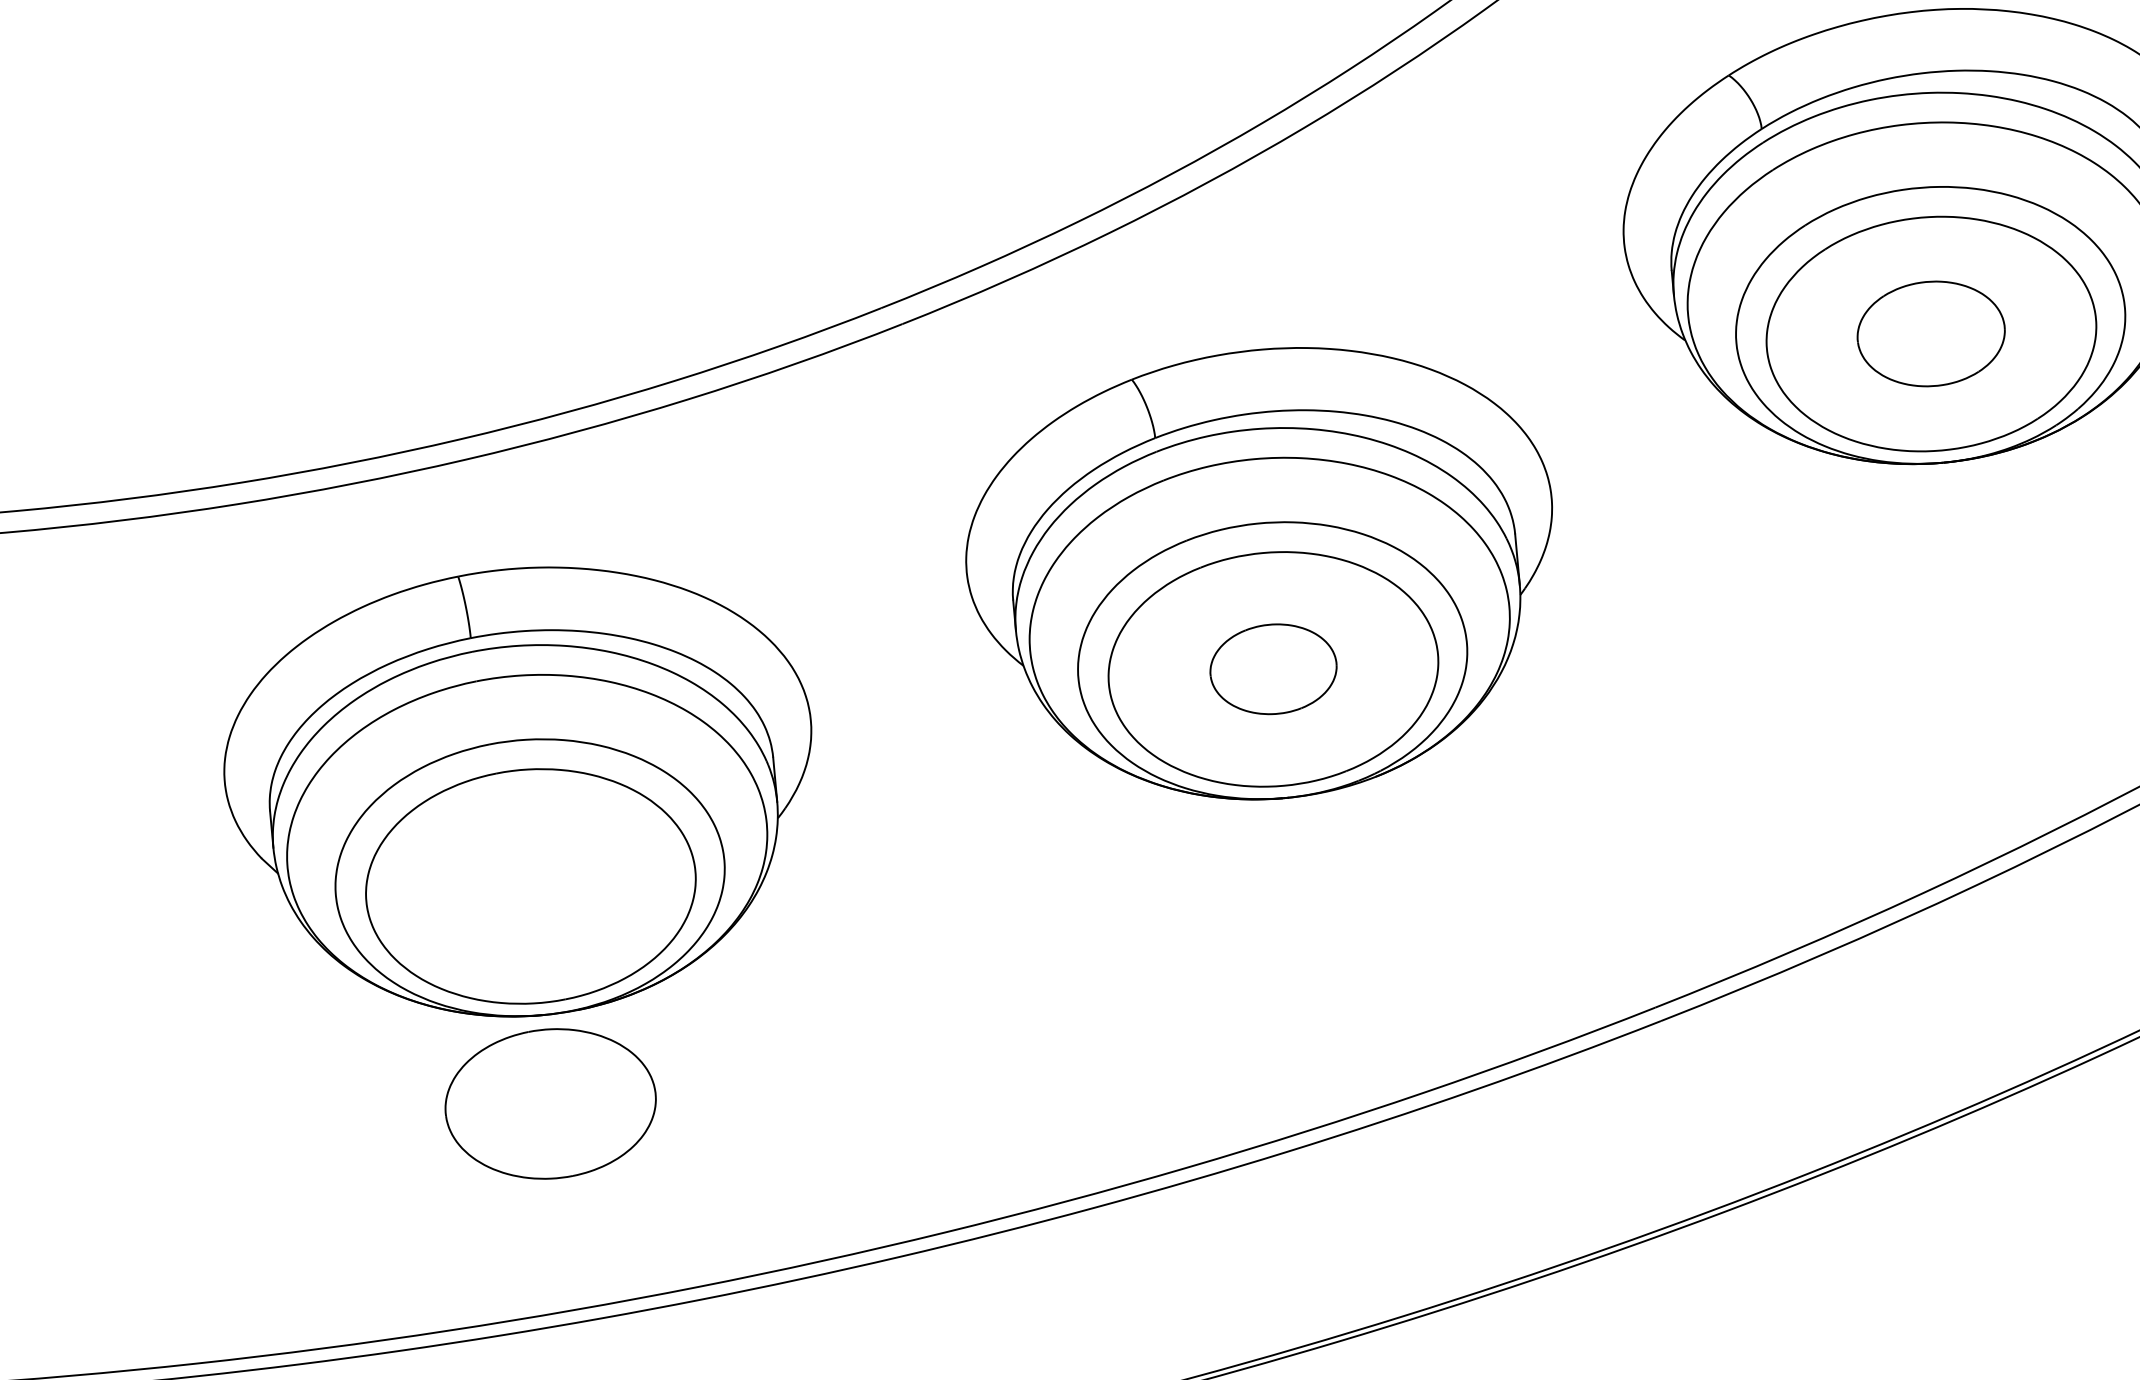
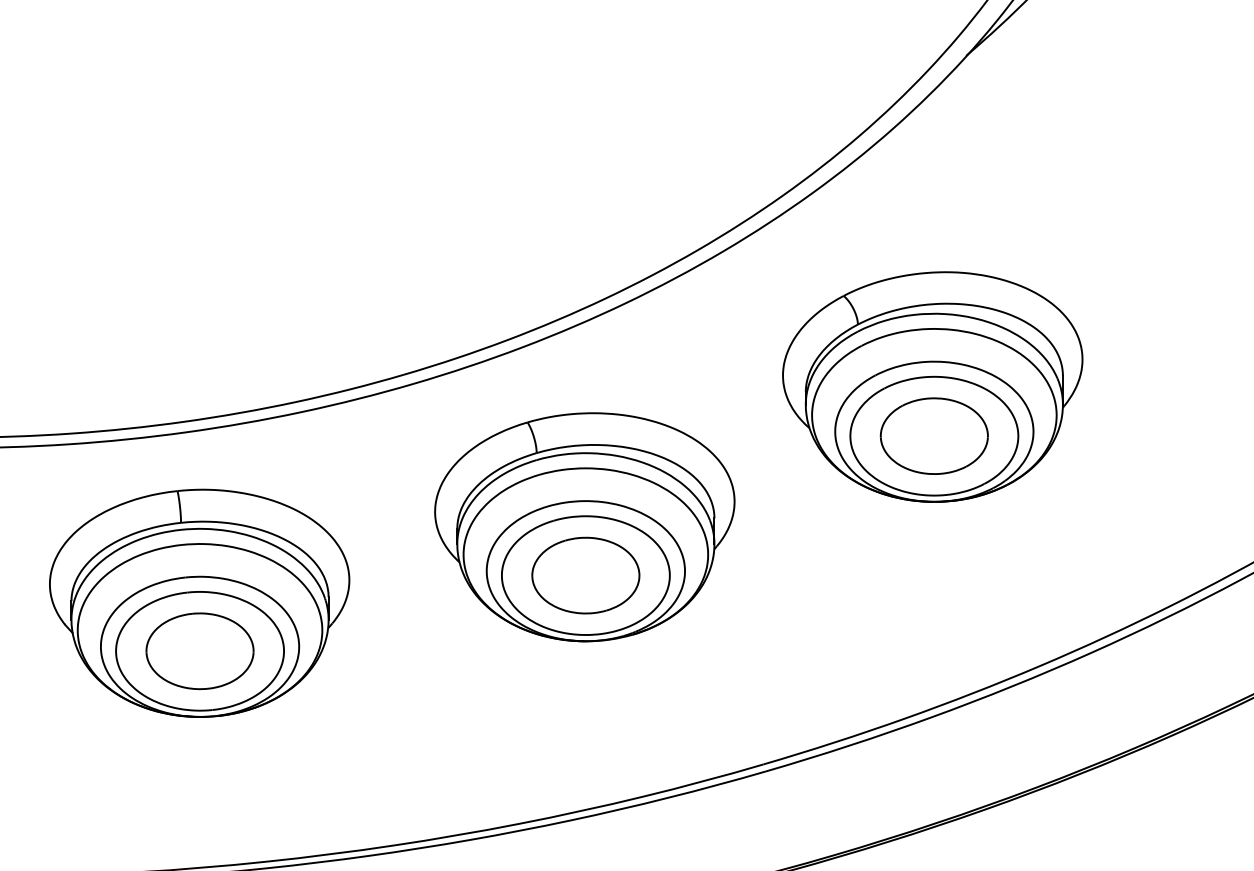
part: (1929, 332) -> (933, 435), size x1.43
part: (1272, 669) -> (585, 575), size x1.67
part: (549, 1104) -> (199, 651), moved

